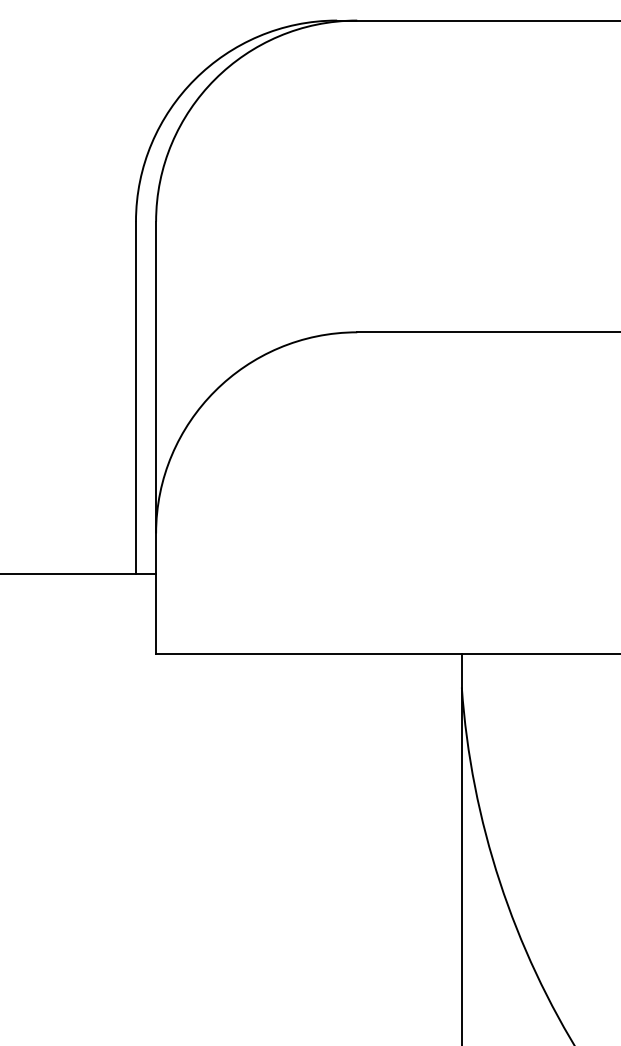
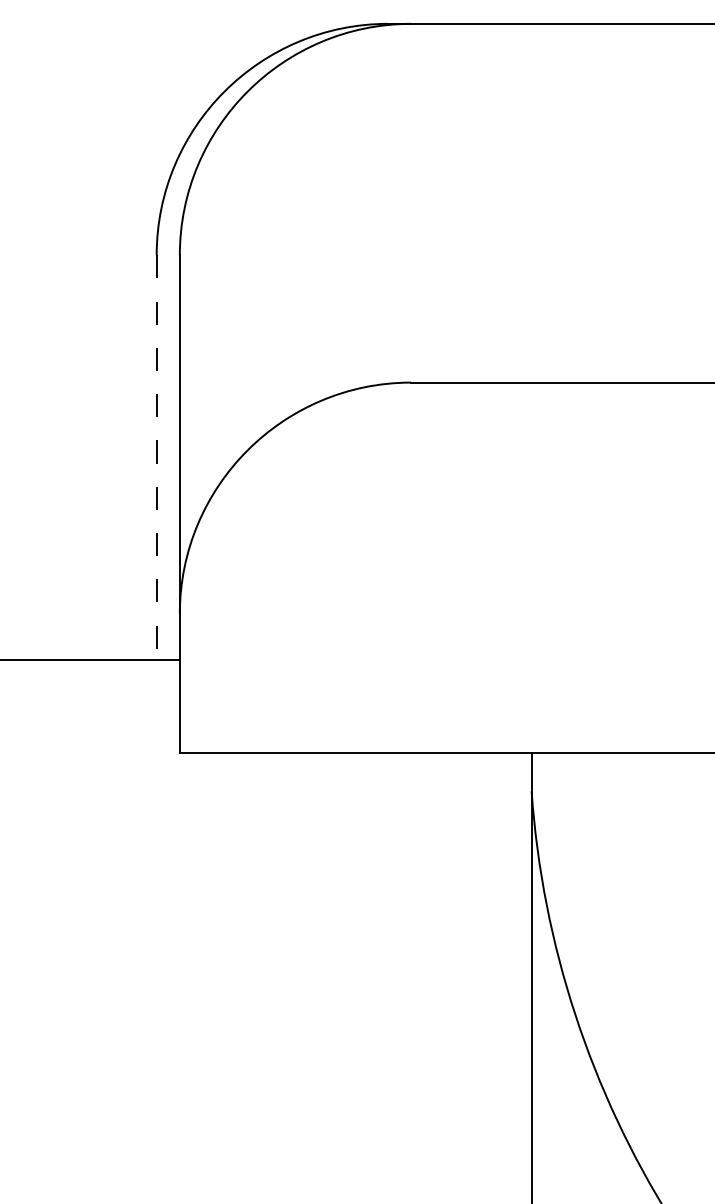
line: (135, 397) -> (156, 457), solid -> dashed

